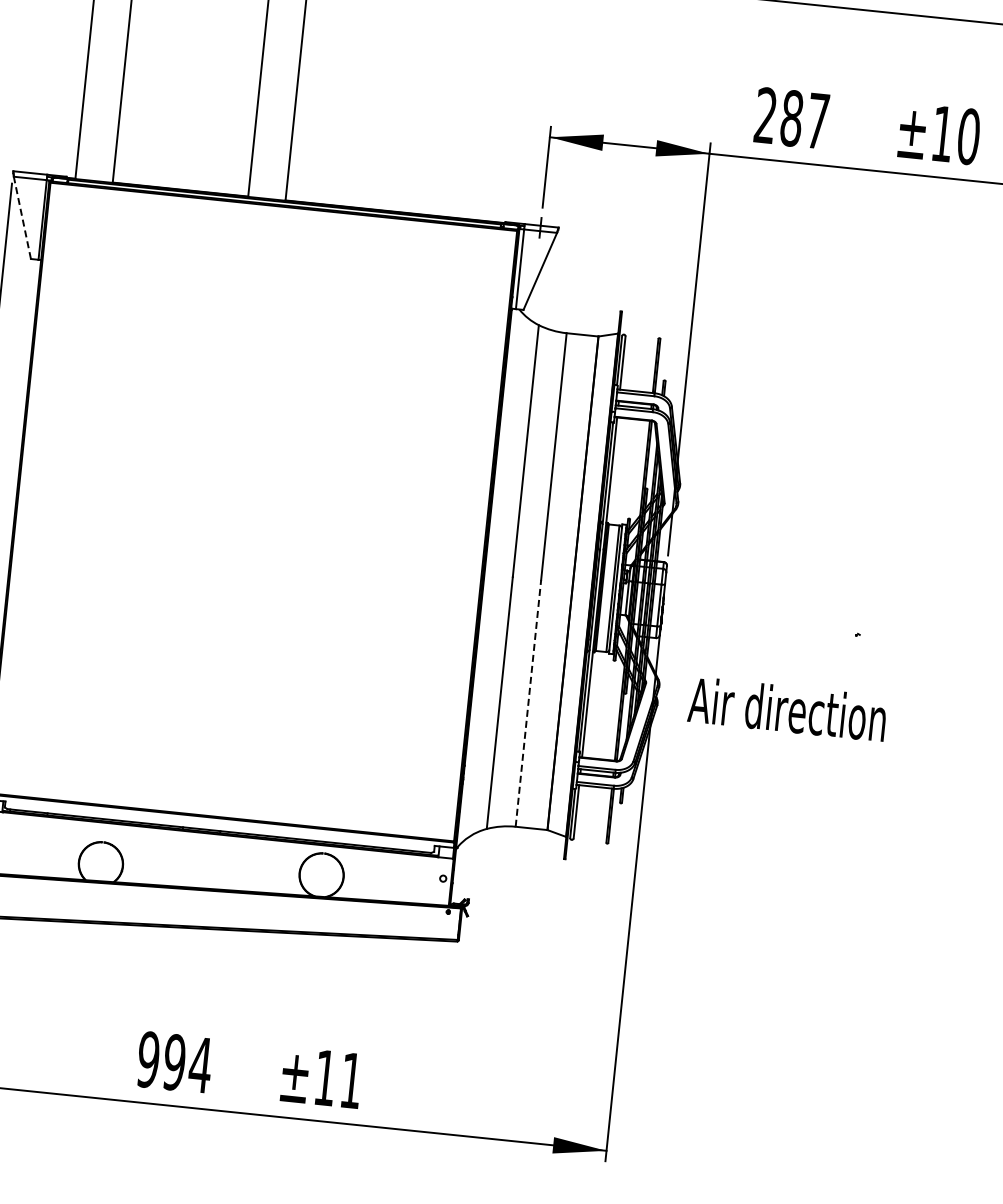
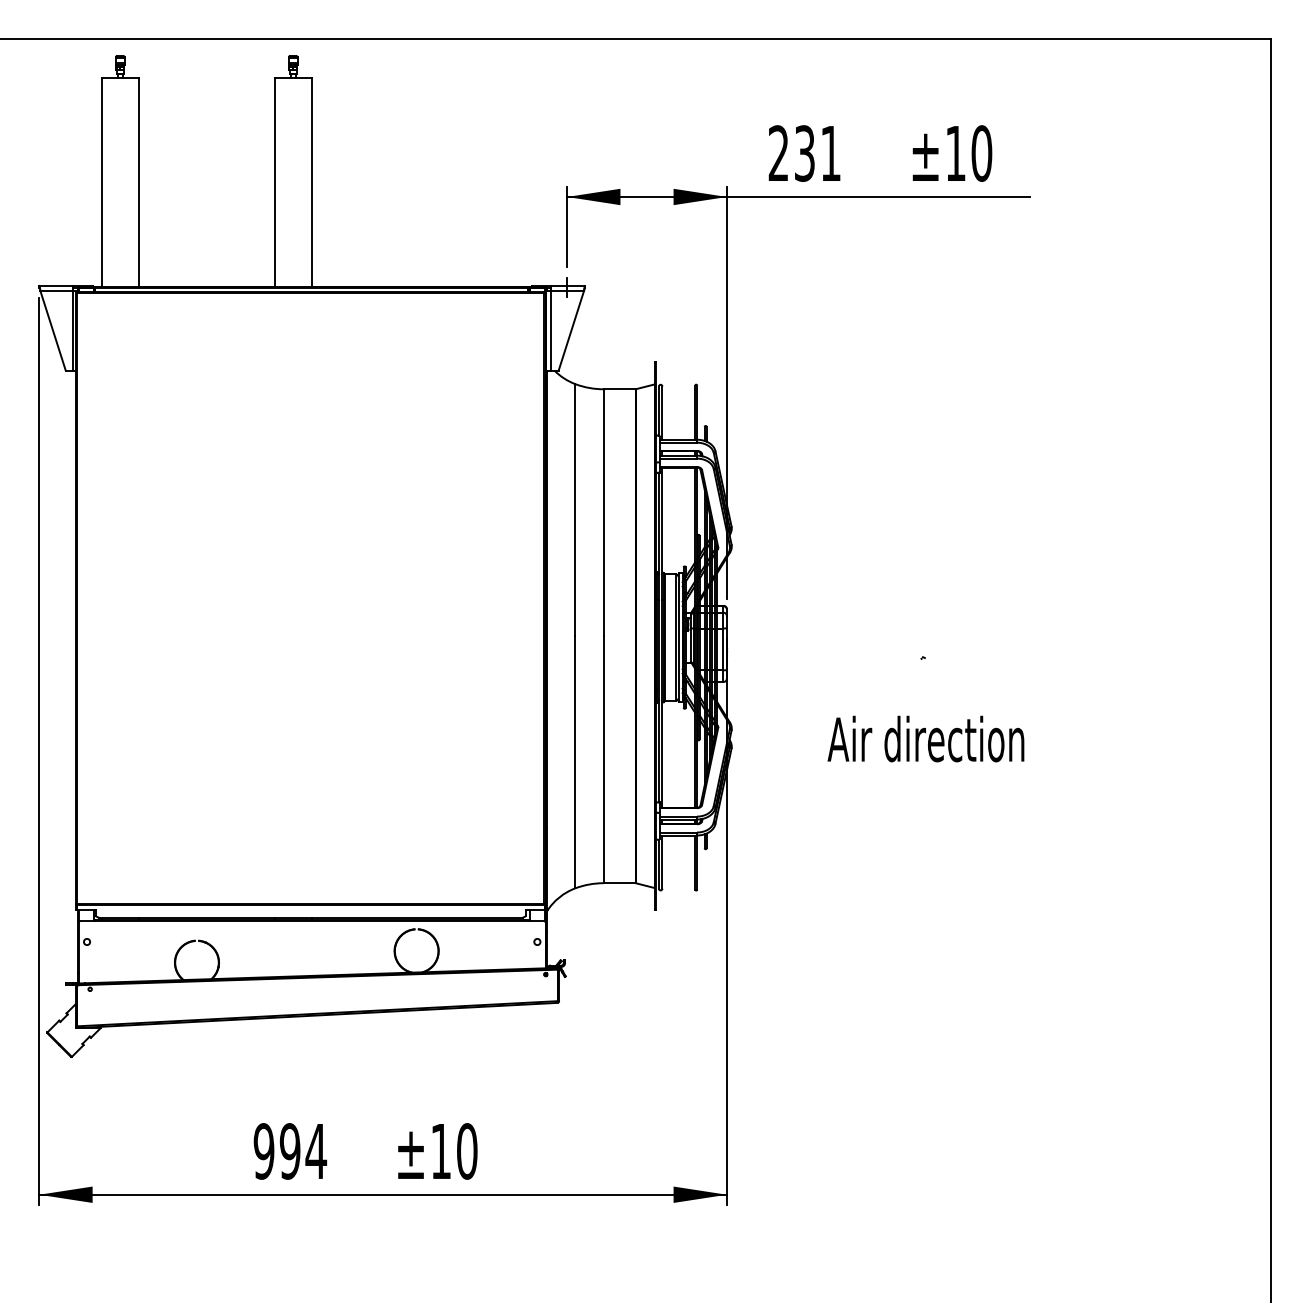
text: (804, 119) -> (817, 153), 287 -> 231
line: (22, 217) -> (53, 330), dashed -> solid
line: (528, 703) -> (603, 759), dashed -> solid
text: (787, 708) -> (925, 738), moved
text: (351, 1080) -> (467, 1151), ±11 -> ±10

